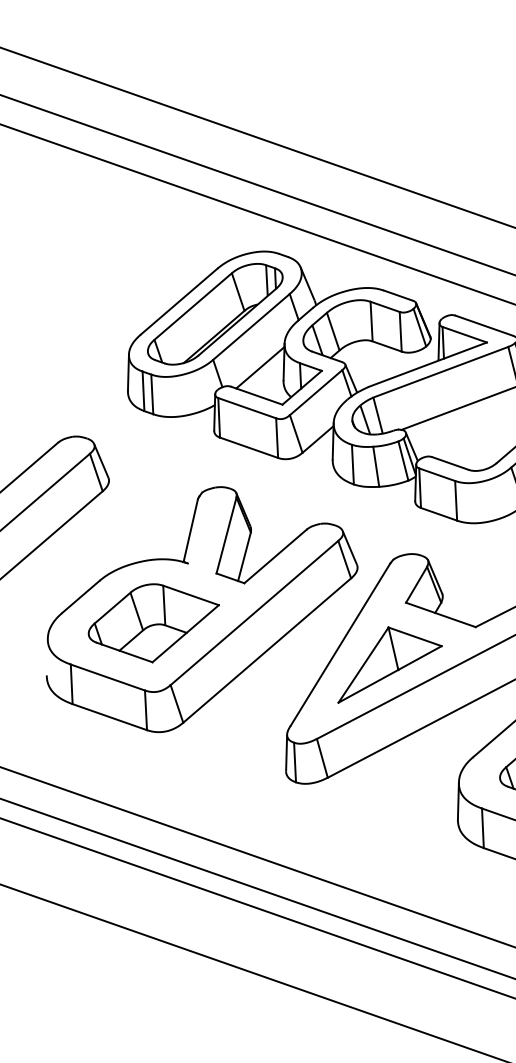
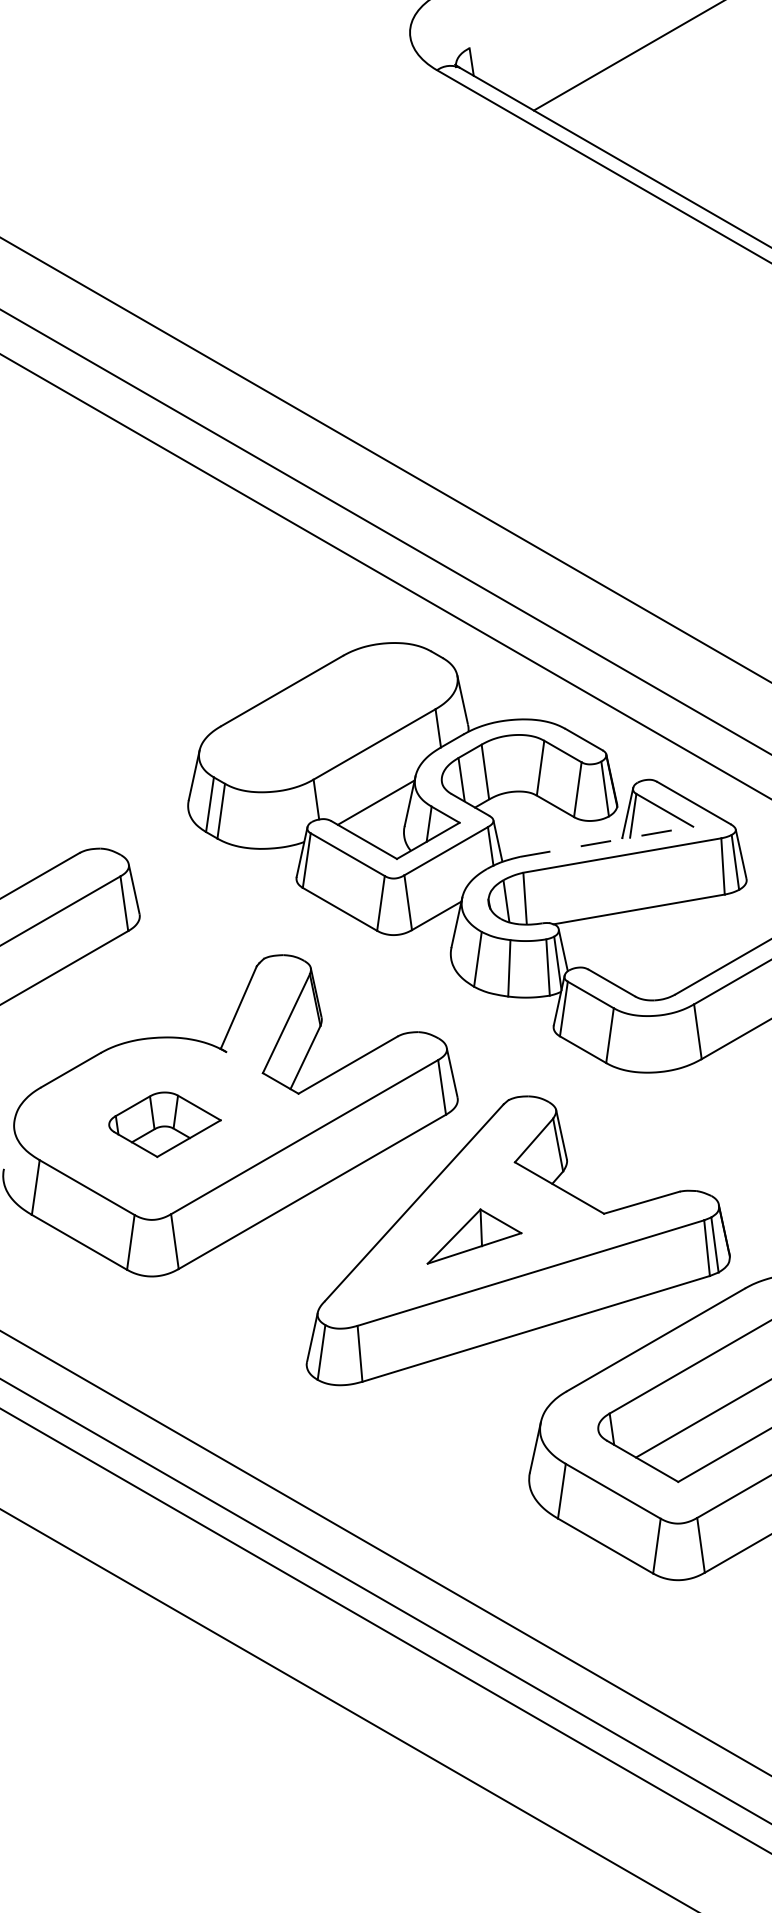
part: (215, 314) -> (328, 717), removed
line: (427, 364) -> (606, 841), solid -> dashed
part: (154, 622) -> (164, 1124), size x0.6
part: (387, 660) -> (474, 1236), size x0.6

